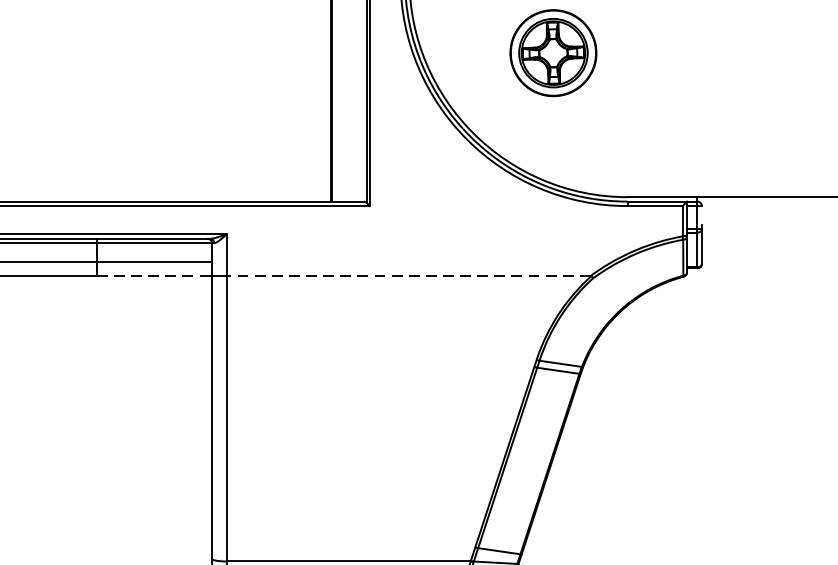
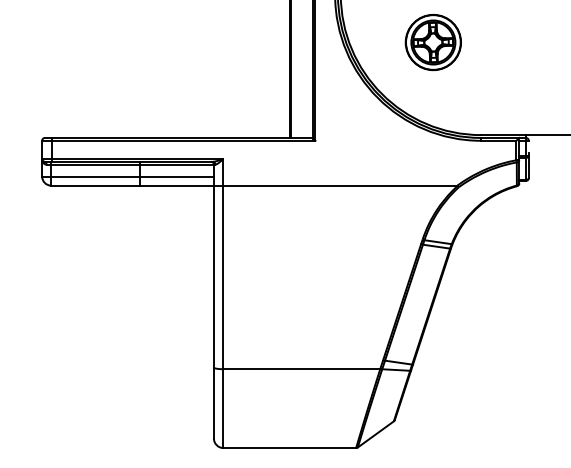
line: (153, 275) -> (176, 185), dashed -> solid
line: (408, 275) -> (340, 185), dashed -> solid

